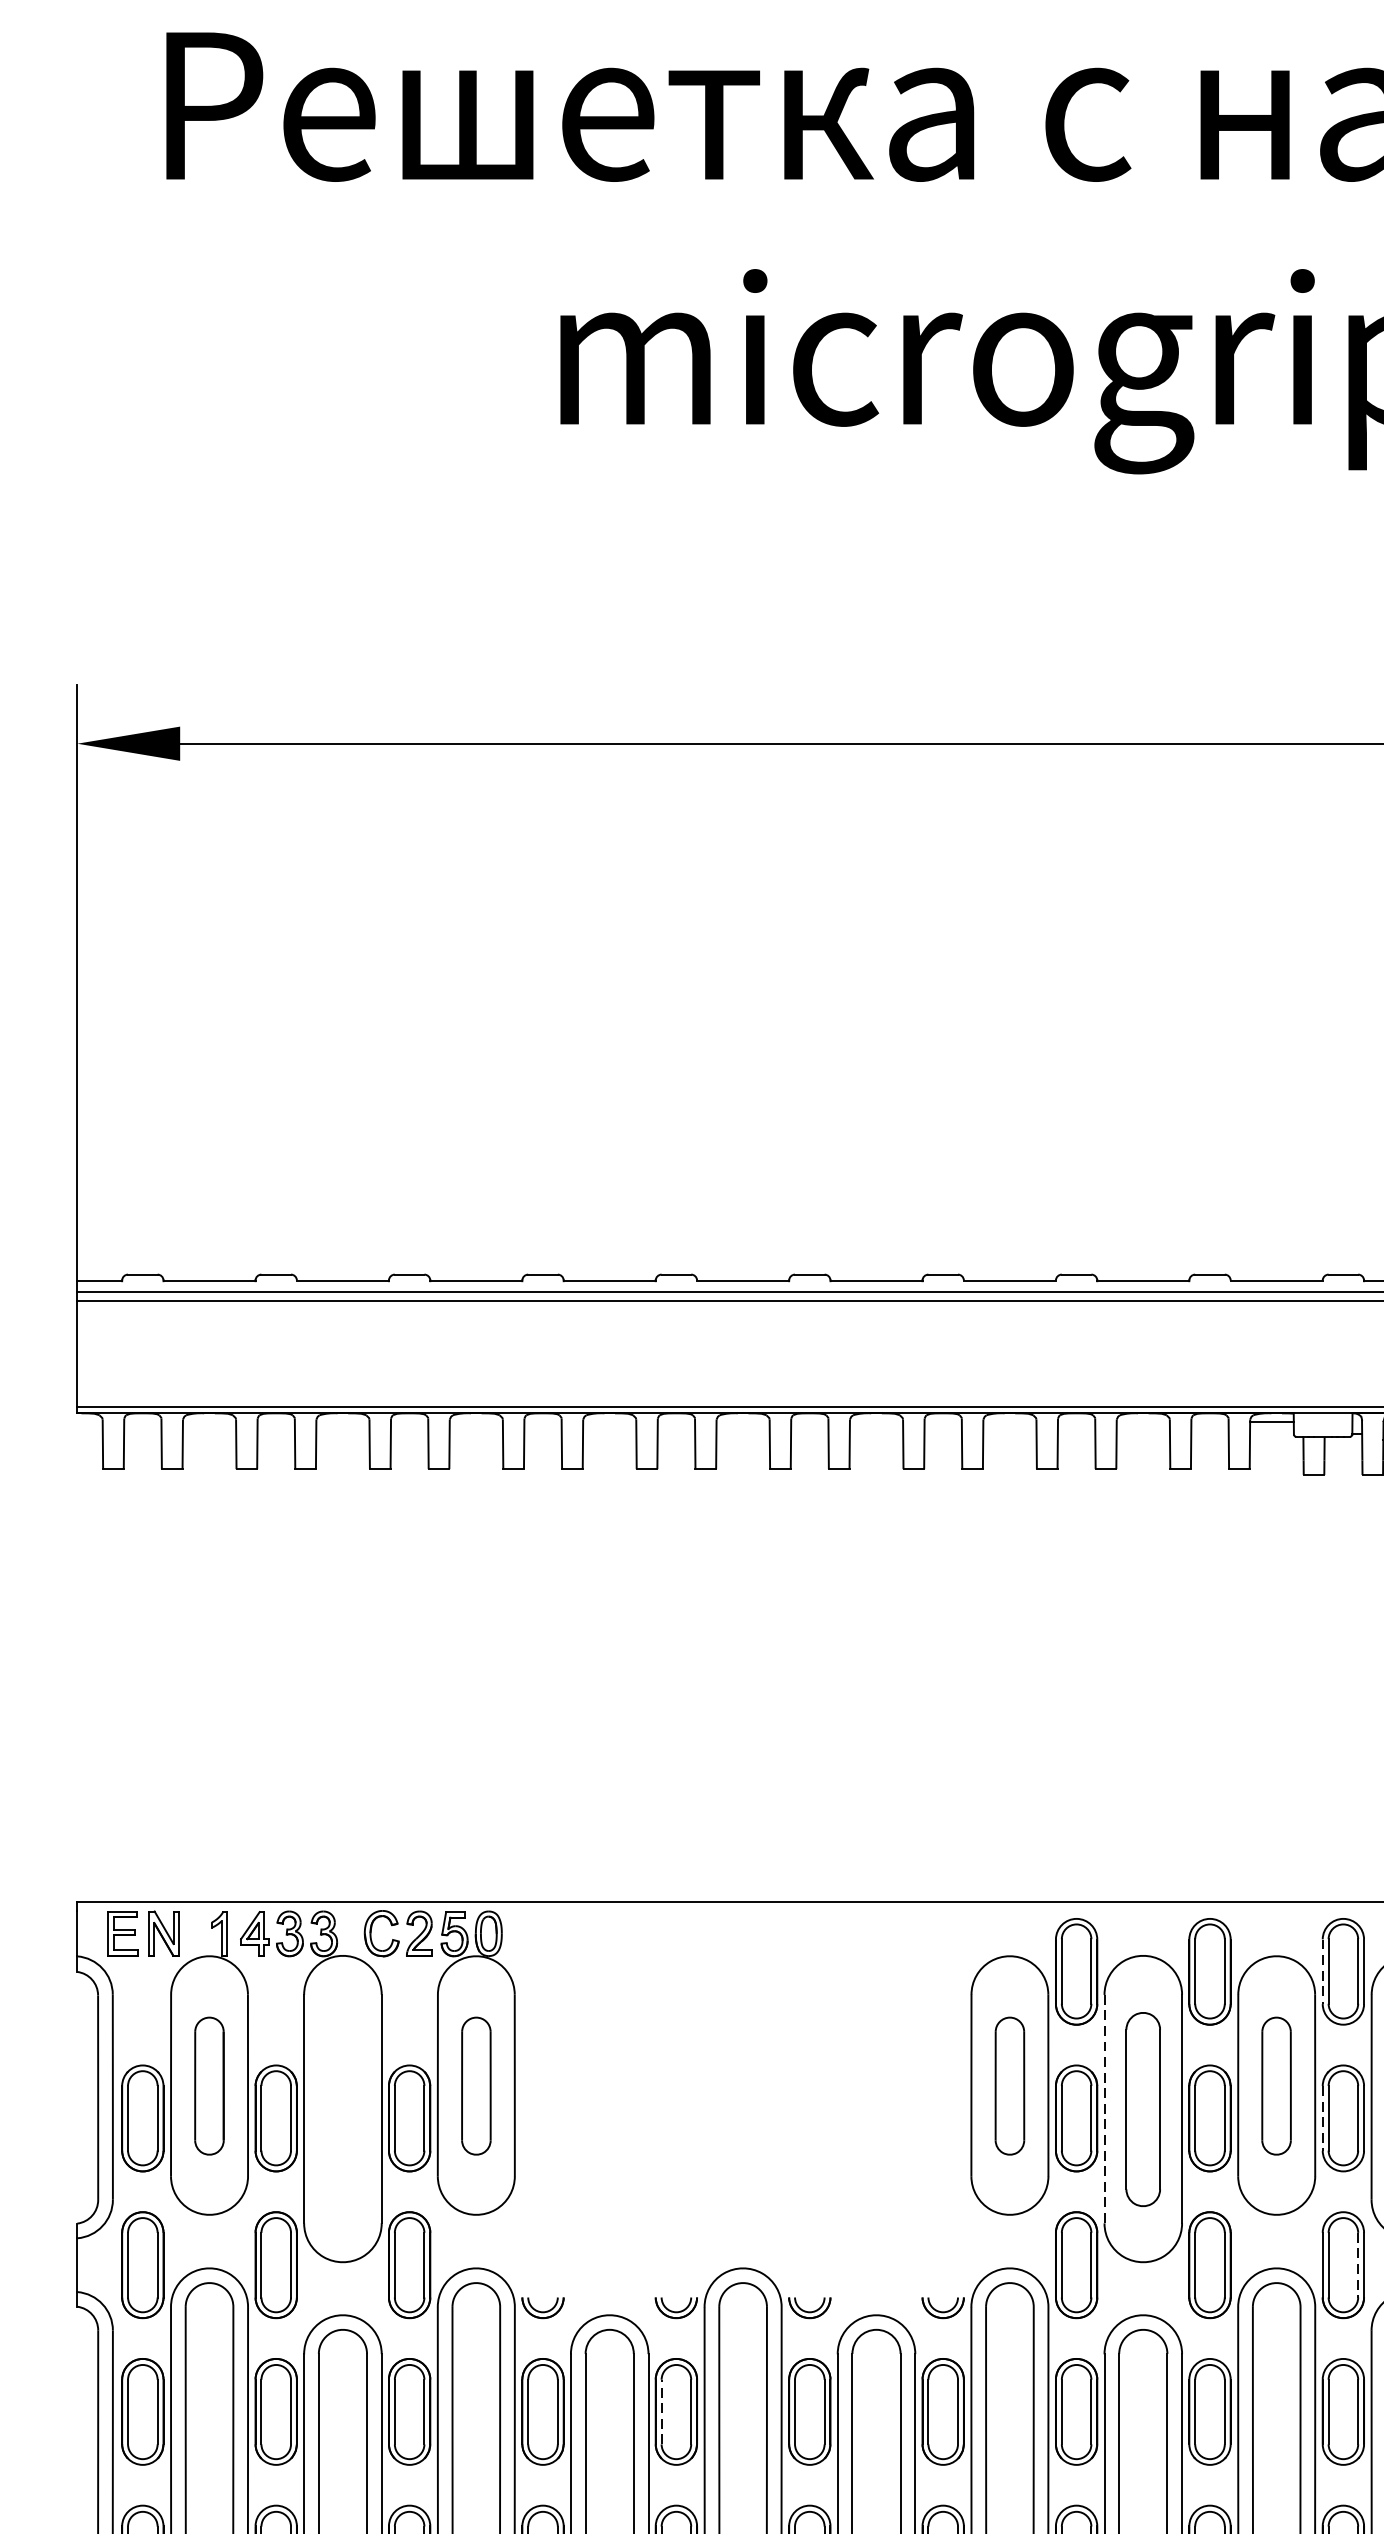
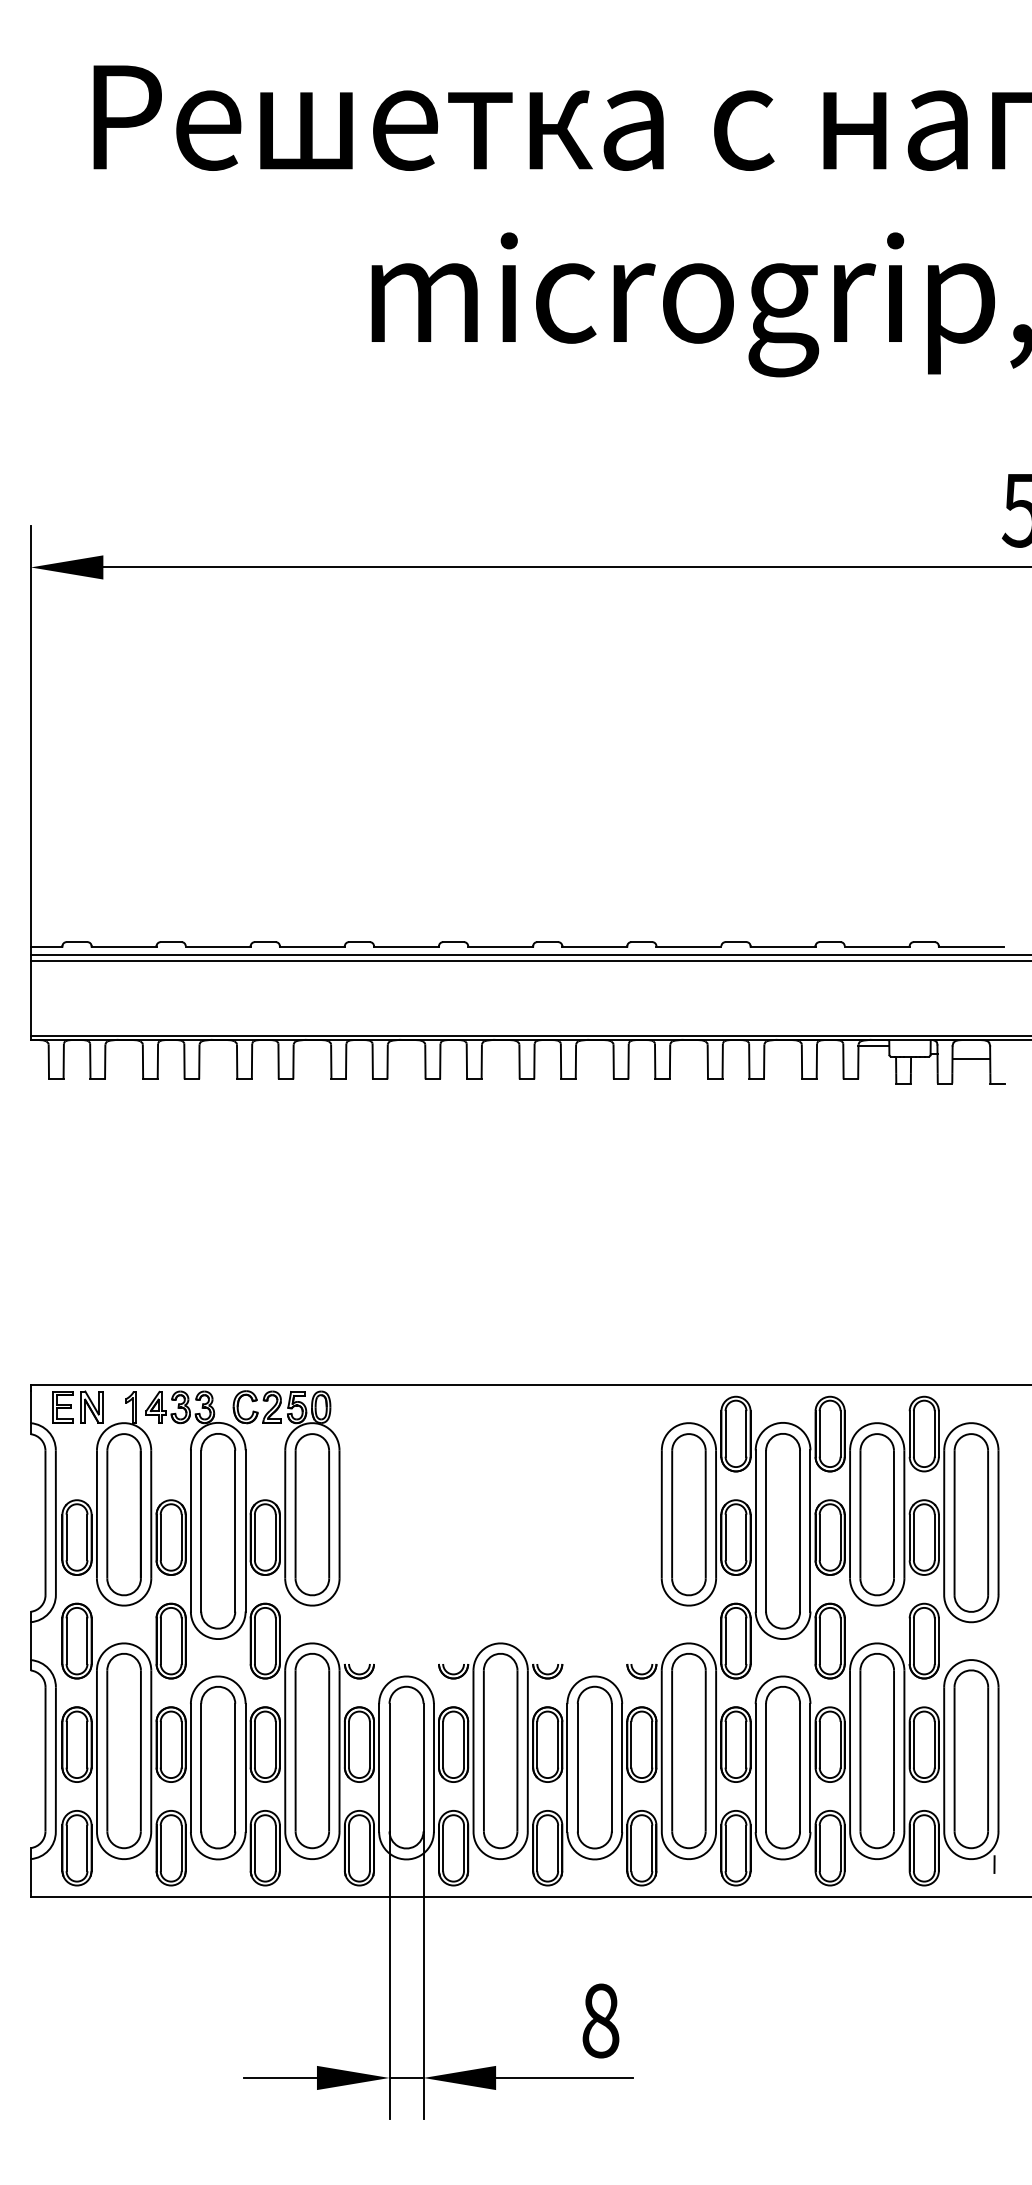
line: (1322, 1972) -> (909, 1434), dashed -> solid
part: (208, 2085) -> (123, 1514), size x1.67
part: (476, 2085) -> (312, 1514), size x1.67
part: (1009, 2085) -> (688, 1514), size x1.67
part: (1275, 2085) -> (876, 1514), size x1.67
line: (1104, 2108) -> (755, 1530), dashed -> solid
part: (343, 2109) -> (218, 1531), added
part: (1142, 2109) -> (782, 1531), size x1.43
line: (1322, 2118) -> (909, 1537), dashed -> solid
line: (1357, 2265) -> (934, 1641), dashed -> solid
line: (662, 2411) -> (443, 1744), dashed -> solid

